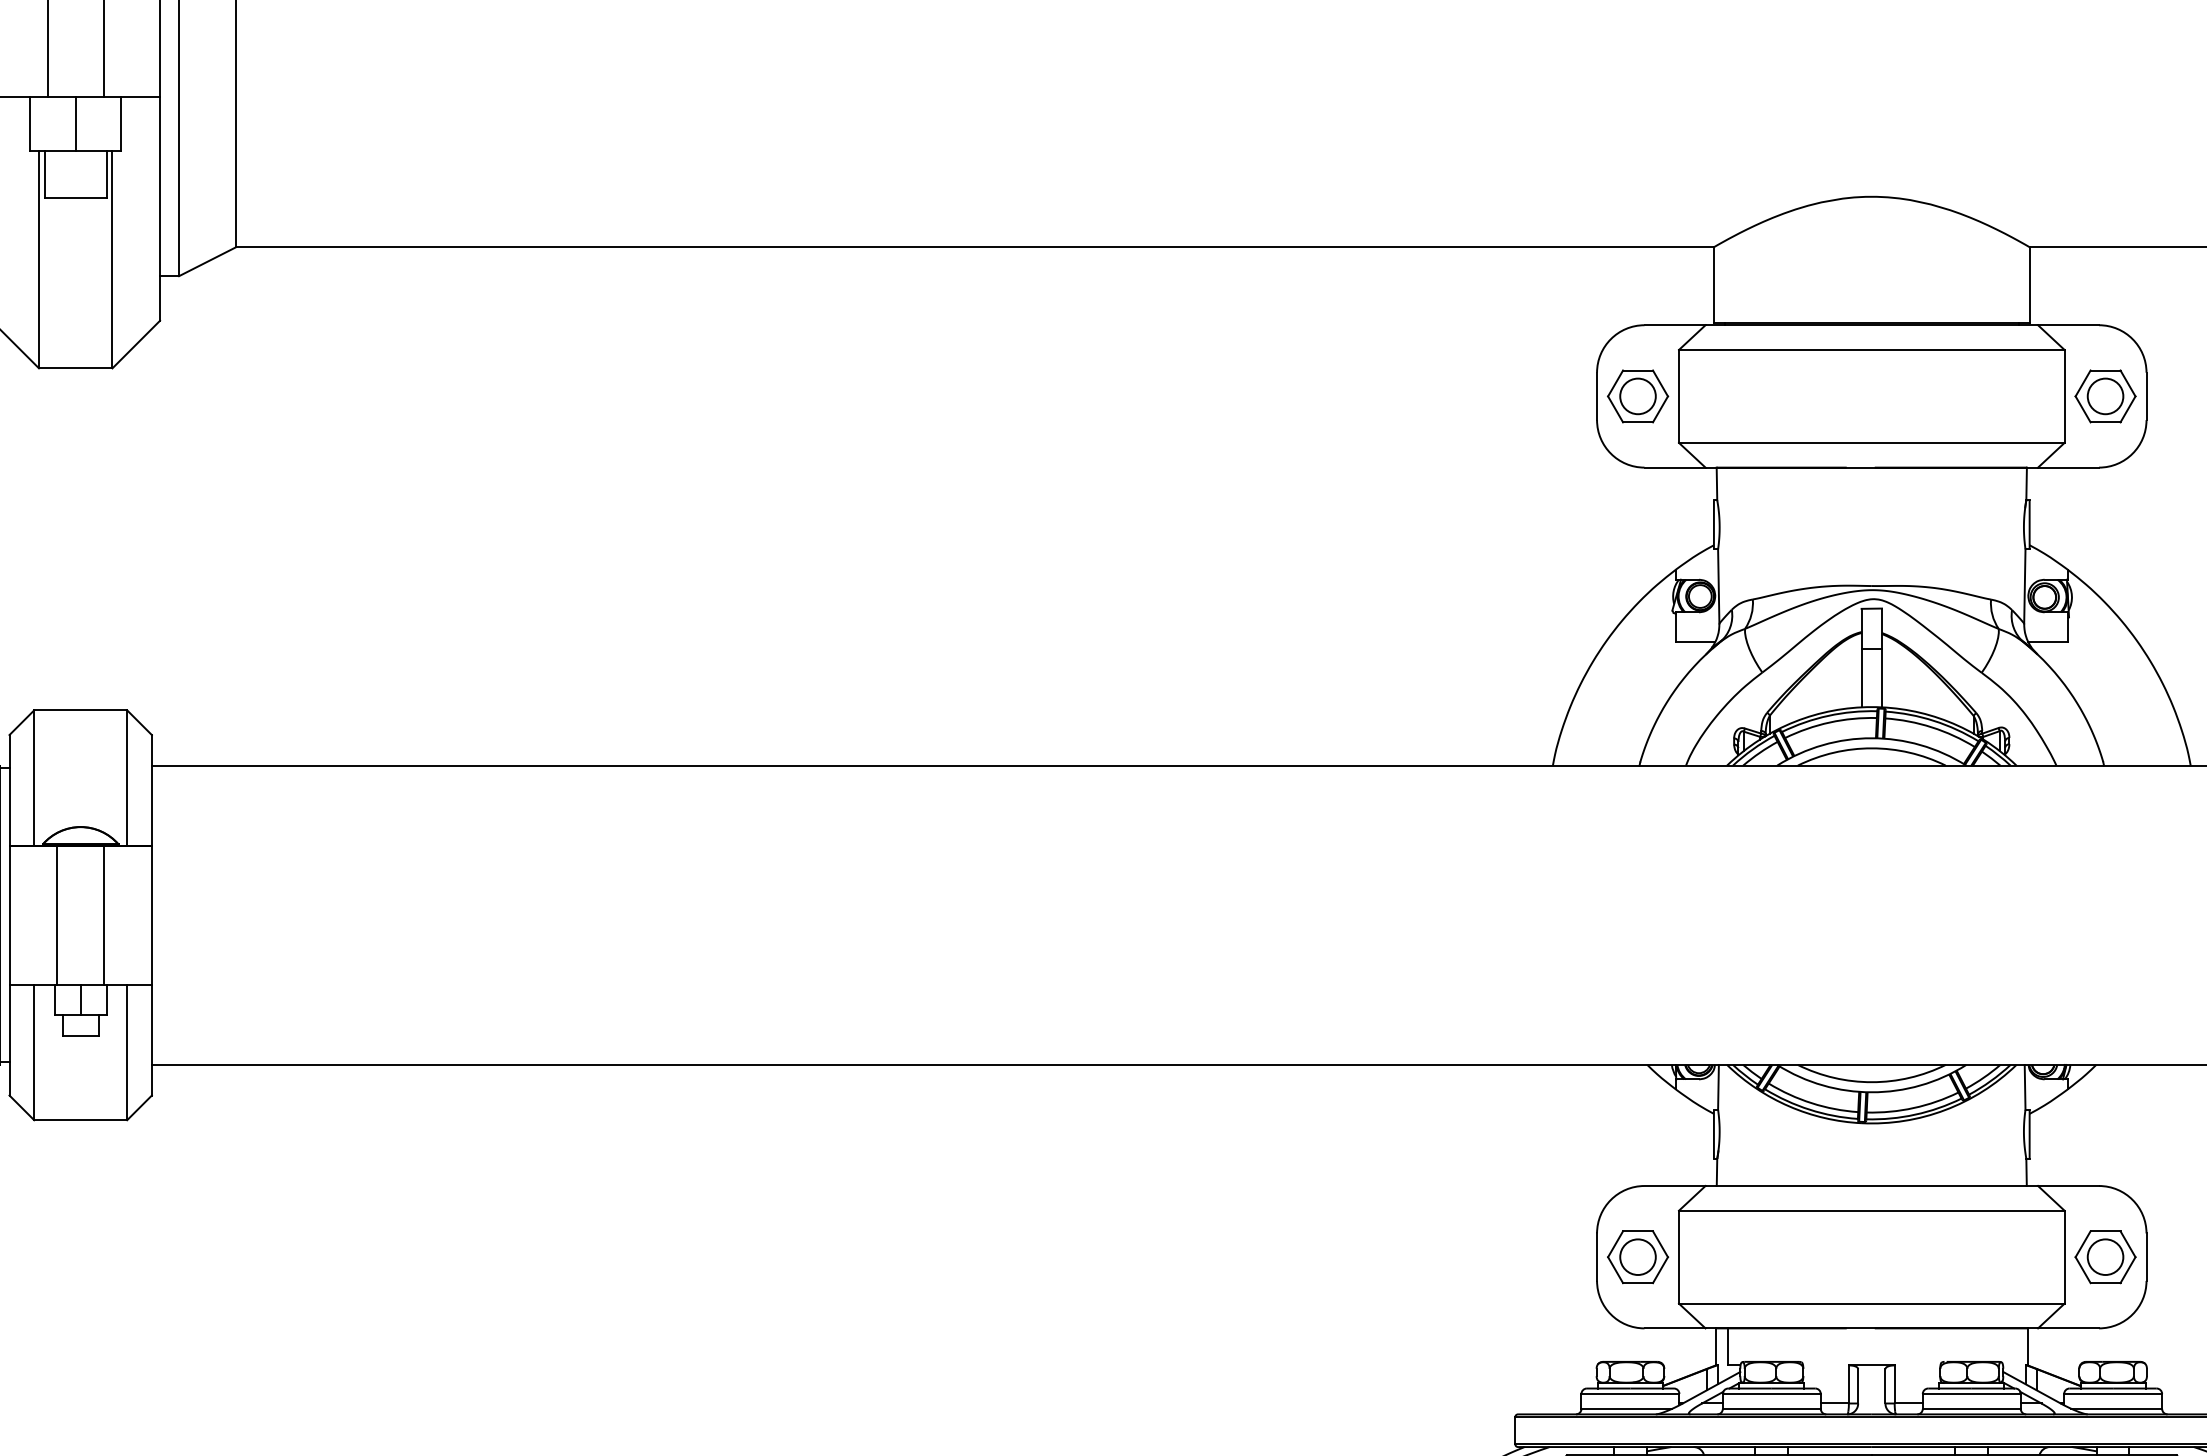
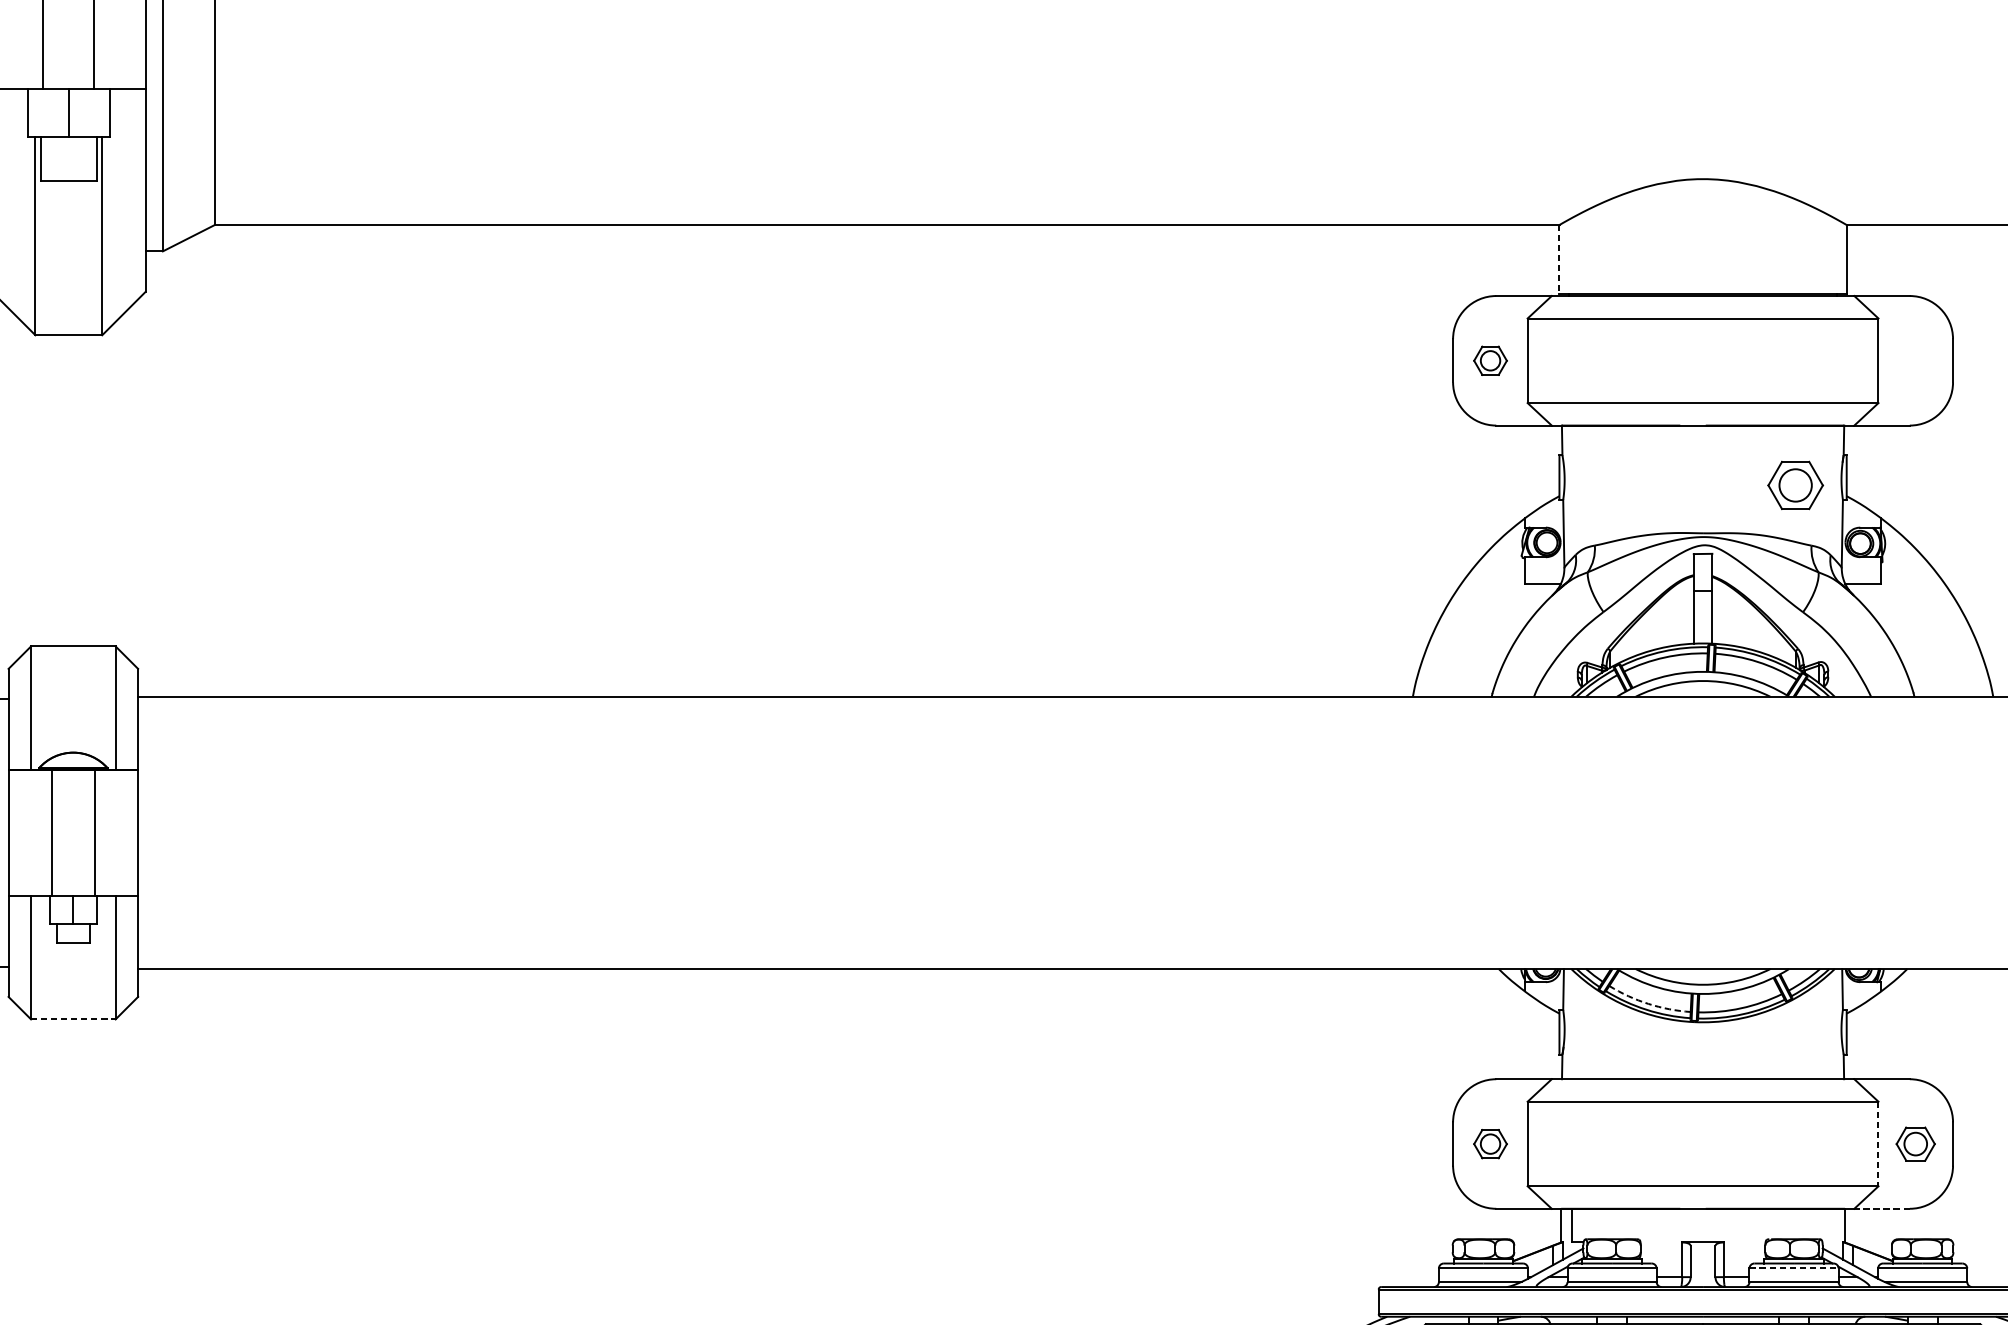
line: (1713, 285) -> (1559, 259), solid -> dashed
part: (1638, 396) -> (1490, 360), size x0.6
part: (2105, 396) -> (1795, 485), moved
arc: (1811, 1103) -> (1648, 1004), solid -> dashed
line: (81, 1120) -> (74, 1019), solid -> dashed
part: (1638, 1257) -> (1490, 1144), size x0.6
line: (2064, 1257) -> (1878, 1144), solid -> dashed
part: (2105, 1257) -> (1915, 1144), size x0.7
line: (2068, 1328) -> (1882, 1208), solid -> dashed
line: (1971, 1393) -> (1793, 1268), solid -> dashed

